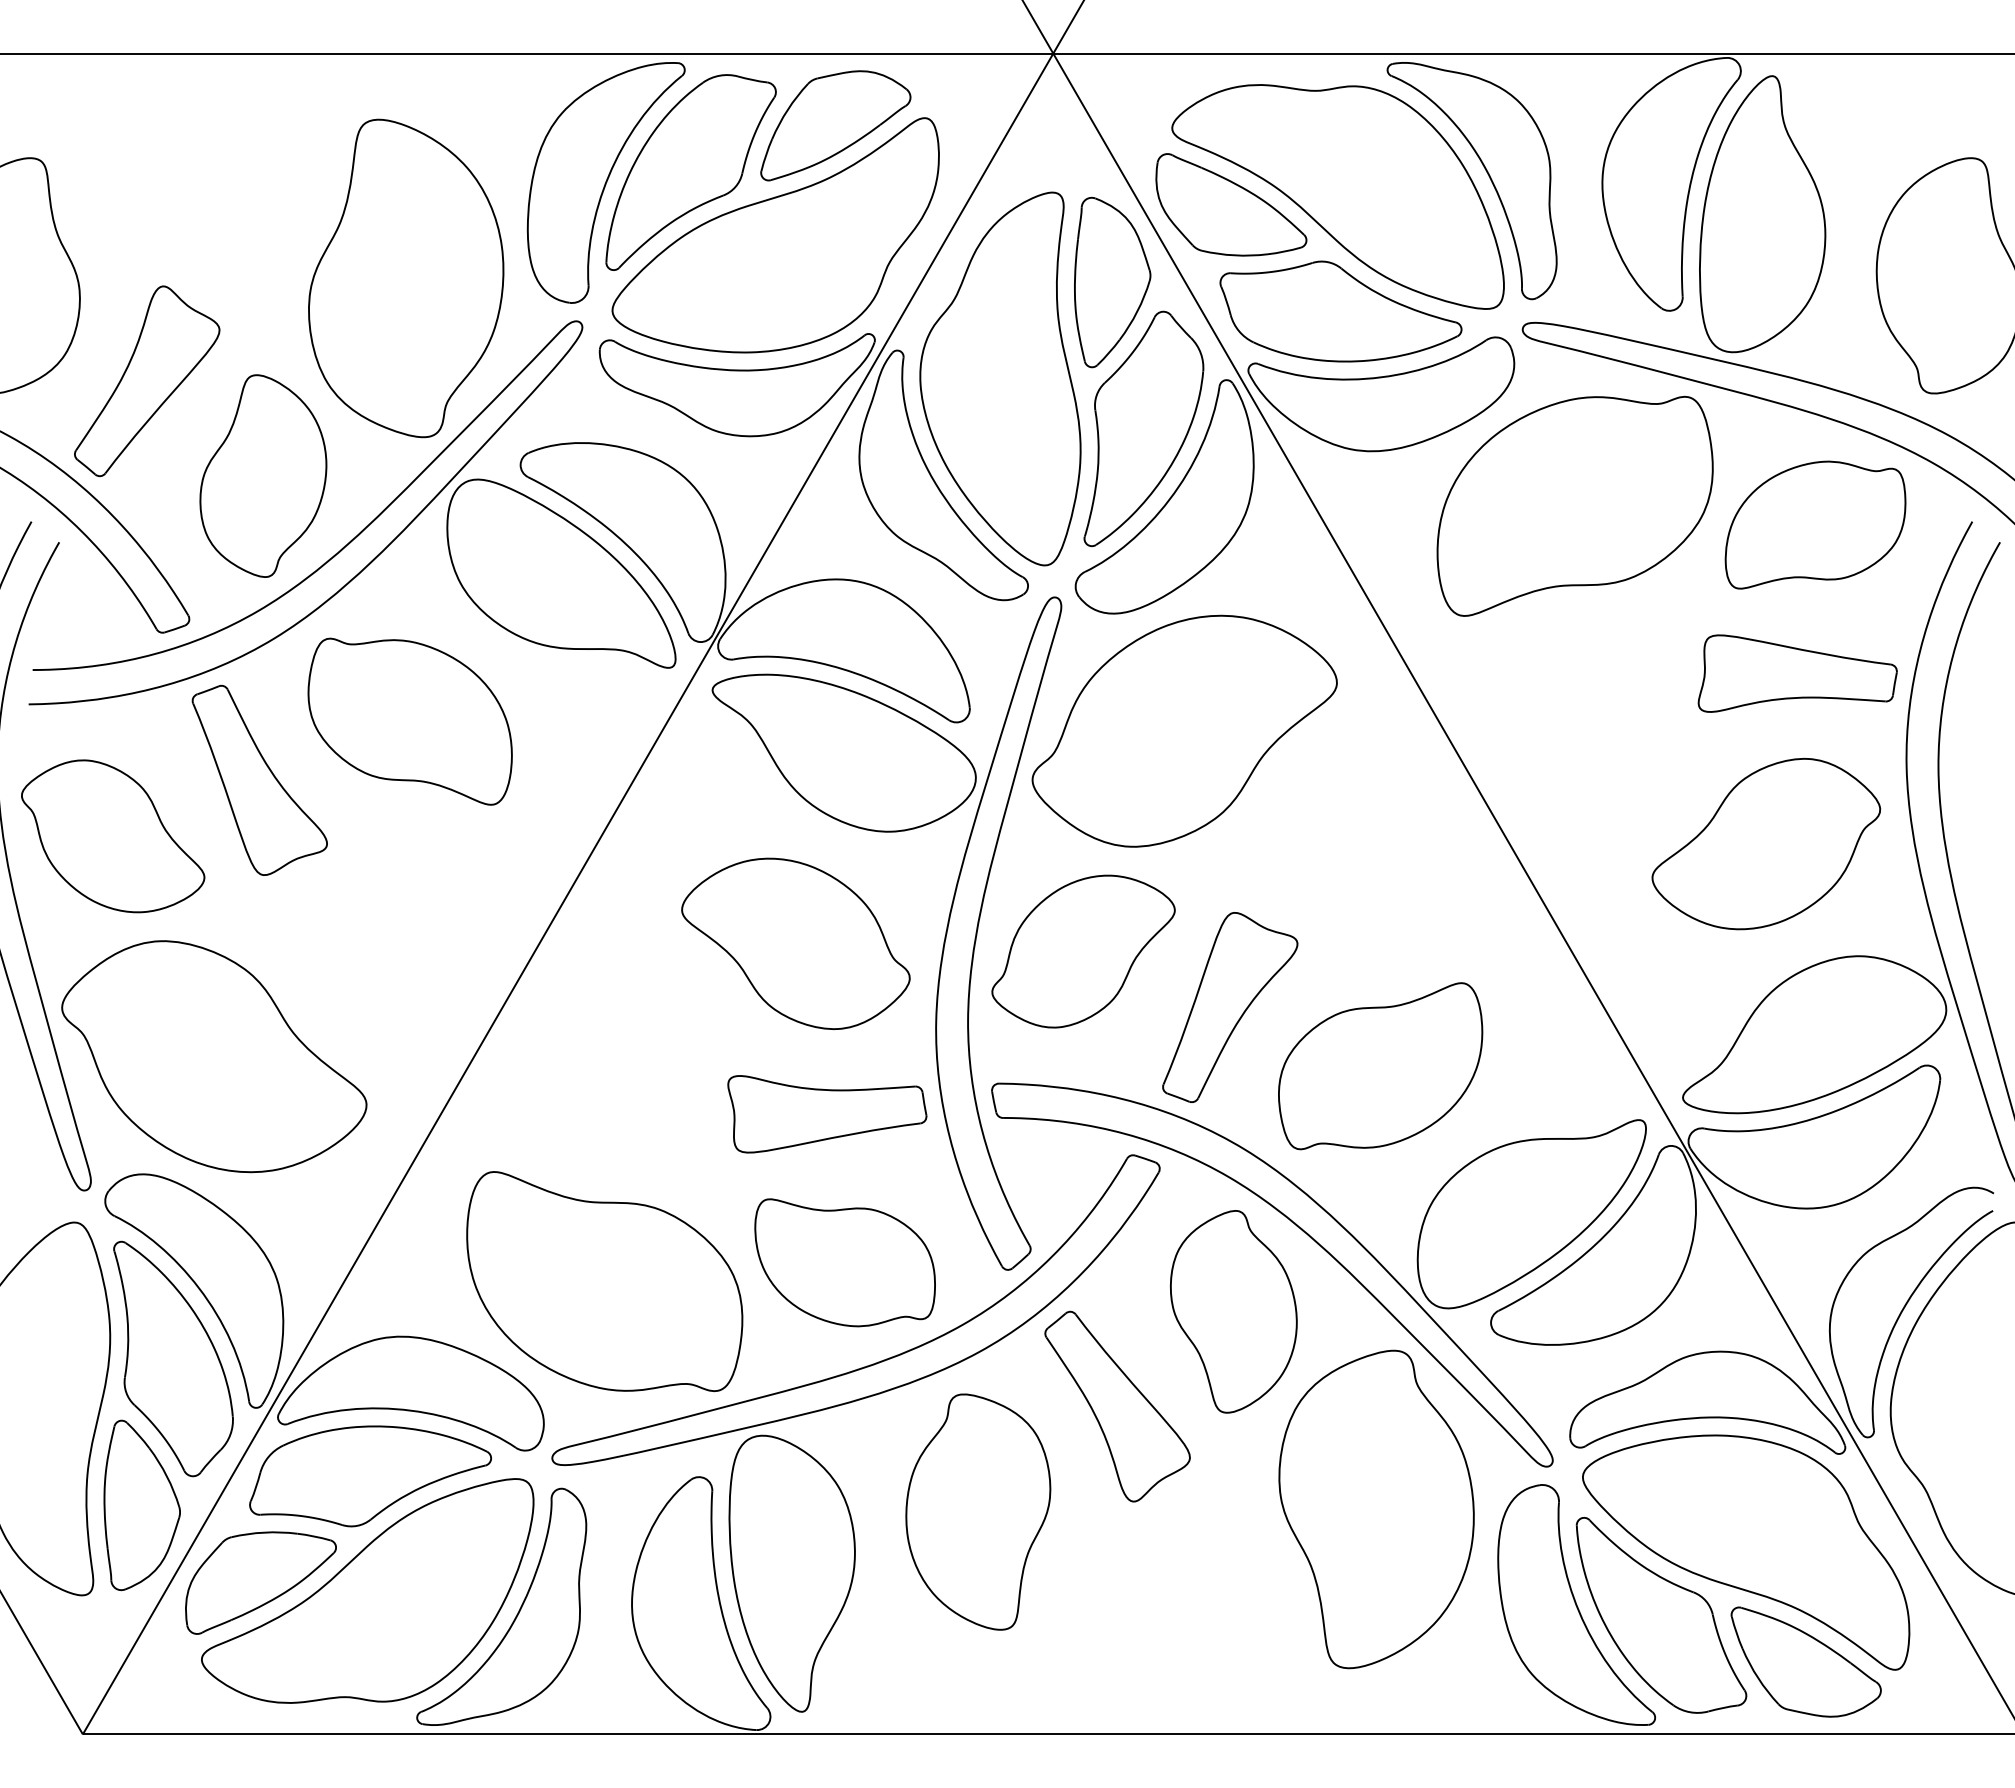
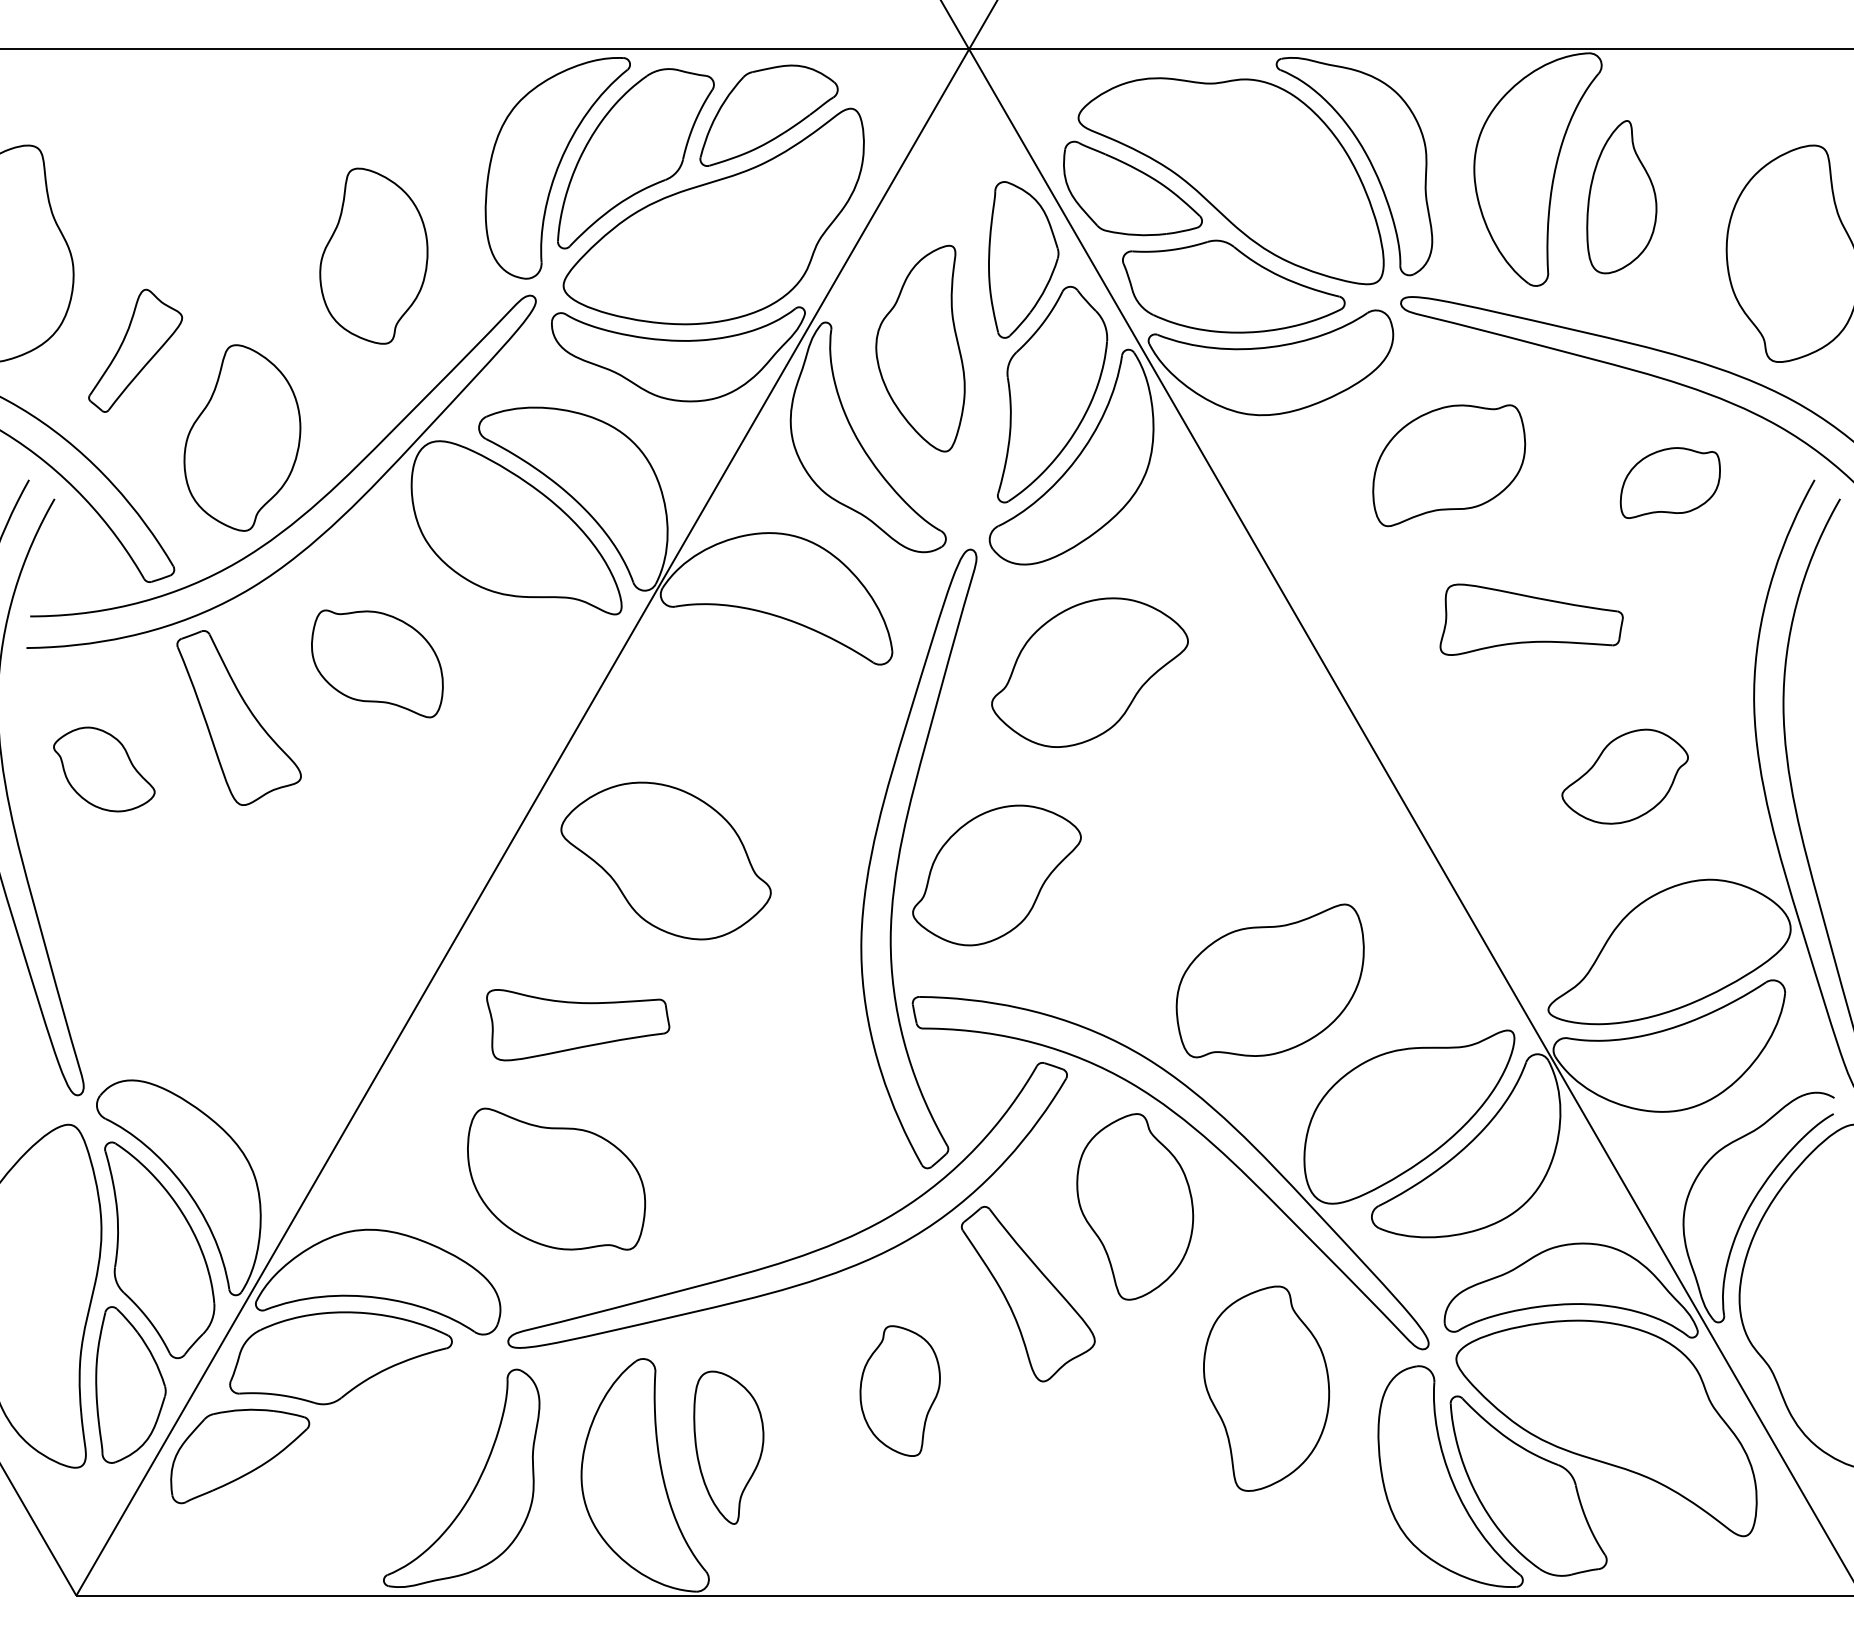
part: (1762, 214) -> (1621, 197), size x0.6
part: (406, 278) -> (374, 256), size x0.6
part: (1000, 378) -> (920, 348), size x0.6
part: (147, 381) -> (135, 351), size x0.7
part: (1574, 505) -> (1448, 465), size x0.6
part: (1815, 524) -> (1670, 482), size x0.6
part: (1797, 673) -> (1531, 619), moved
part: (409, 721) -> (376, 663), size x0.7
part: (1184, 730) -> (1089, 672), size x0.7
part: (843, 752) -> (776, 692), removed
part: (113, 836) -> (104, 769), size x0.6
part: (1766, 844) -> (1625, 776), size x0.6
part: (795, 943) -> (665, 860), moved
part: (1230, 1007) -> (1132, 926), removed
part: (214, 1056) -> (197, 972), removed
part: (827, 1114) -> (578, 1025), moved
part: (844, 1262) -> (777, 1161), removed
part: (604, 1281) -> (556, 1179), size x0.7
part: (1376, 1509) -> (1266, 1388), size x0.7
part: (978, 1511) -> (900, 1390), size x0.6
part: (791, 1573) -> (728, 1447), size x0.6
part: (367, 1590) -> (338, 1463), removed
part: (1805, 1661) -> (1661, 1528), removed

